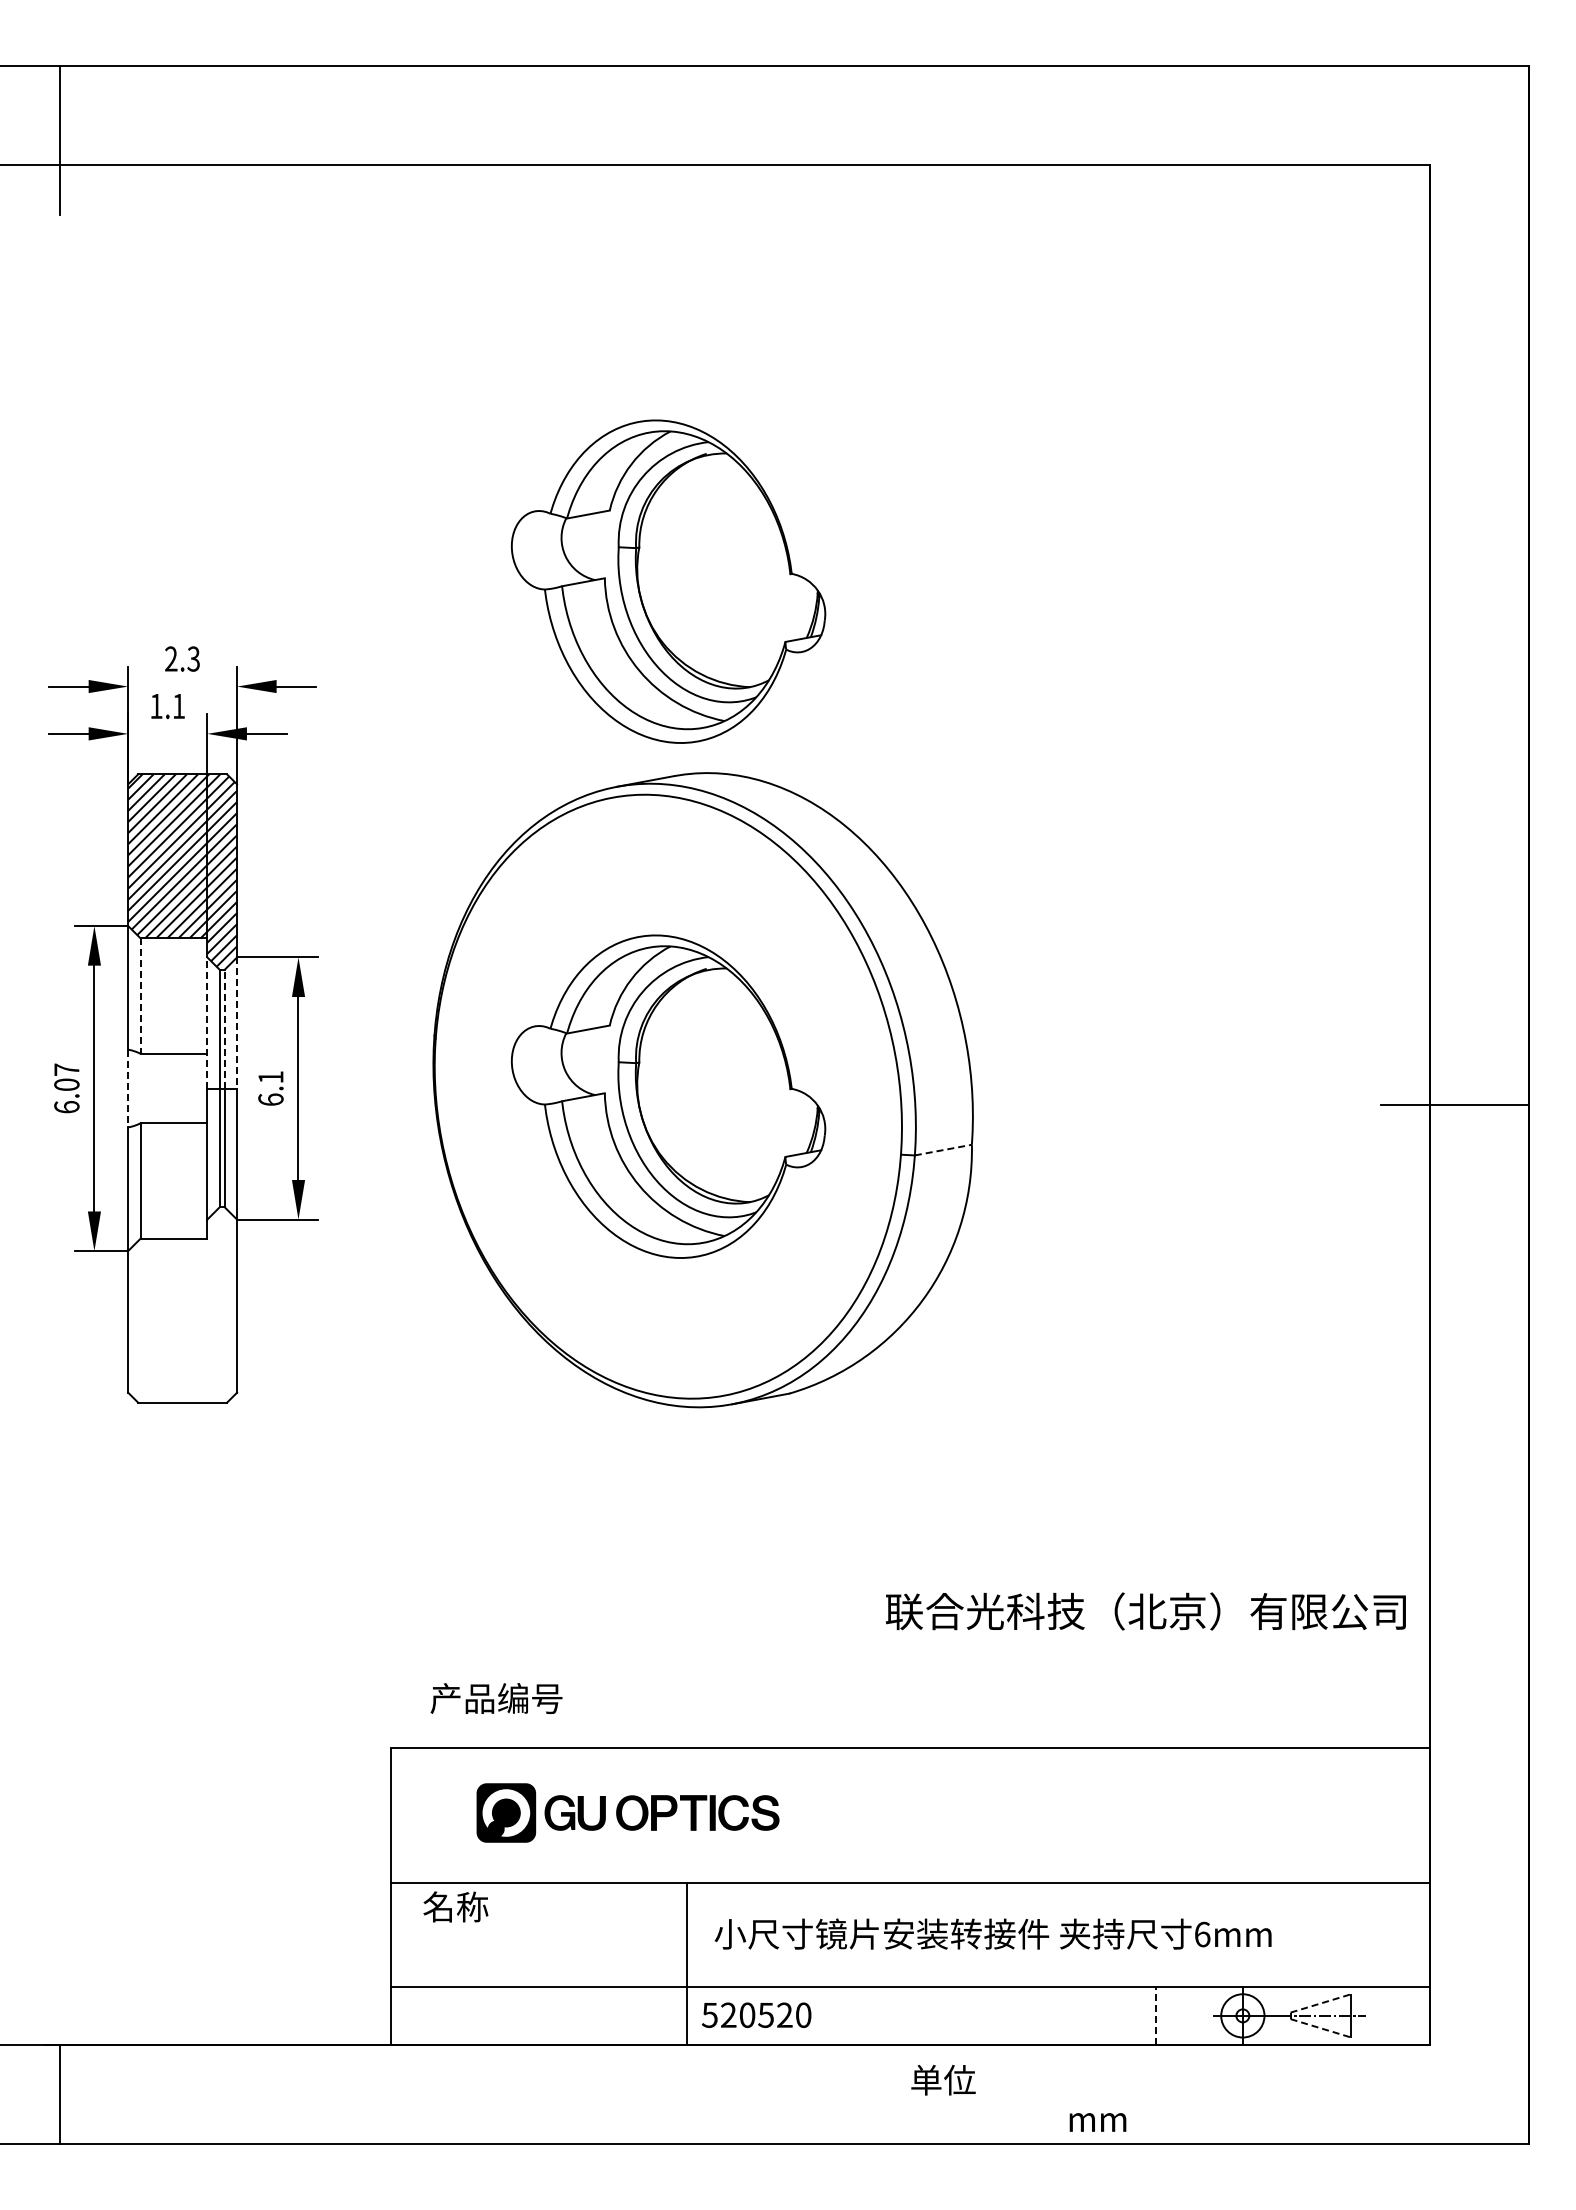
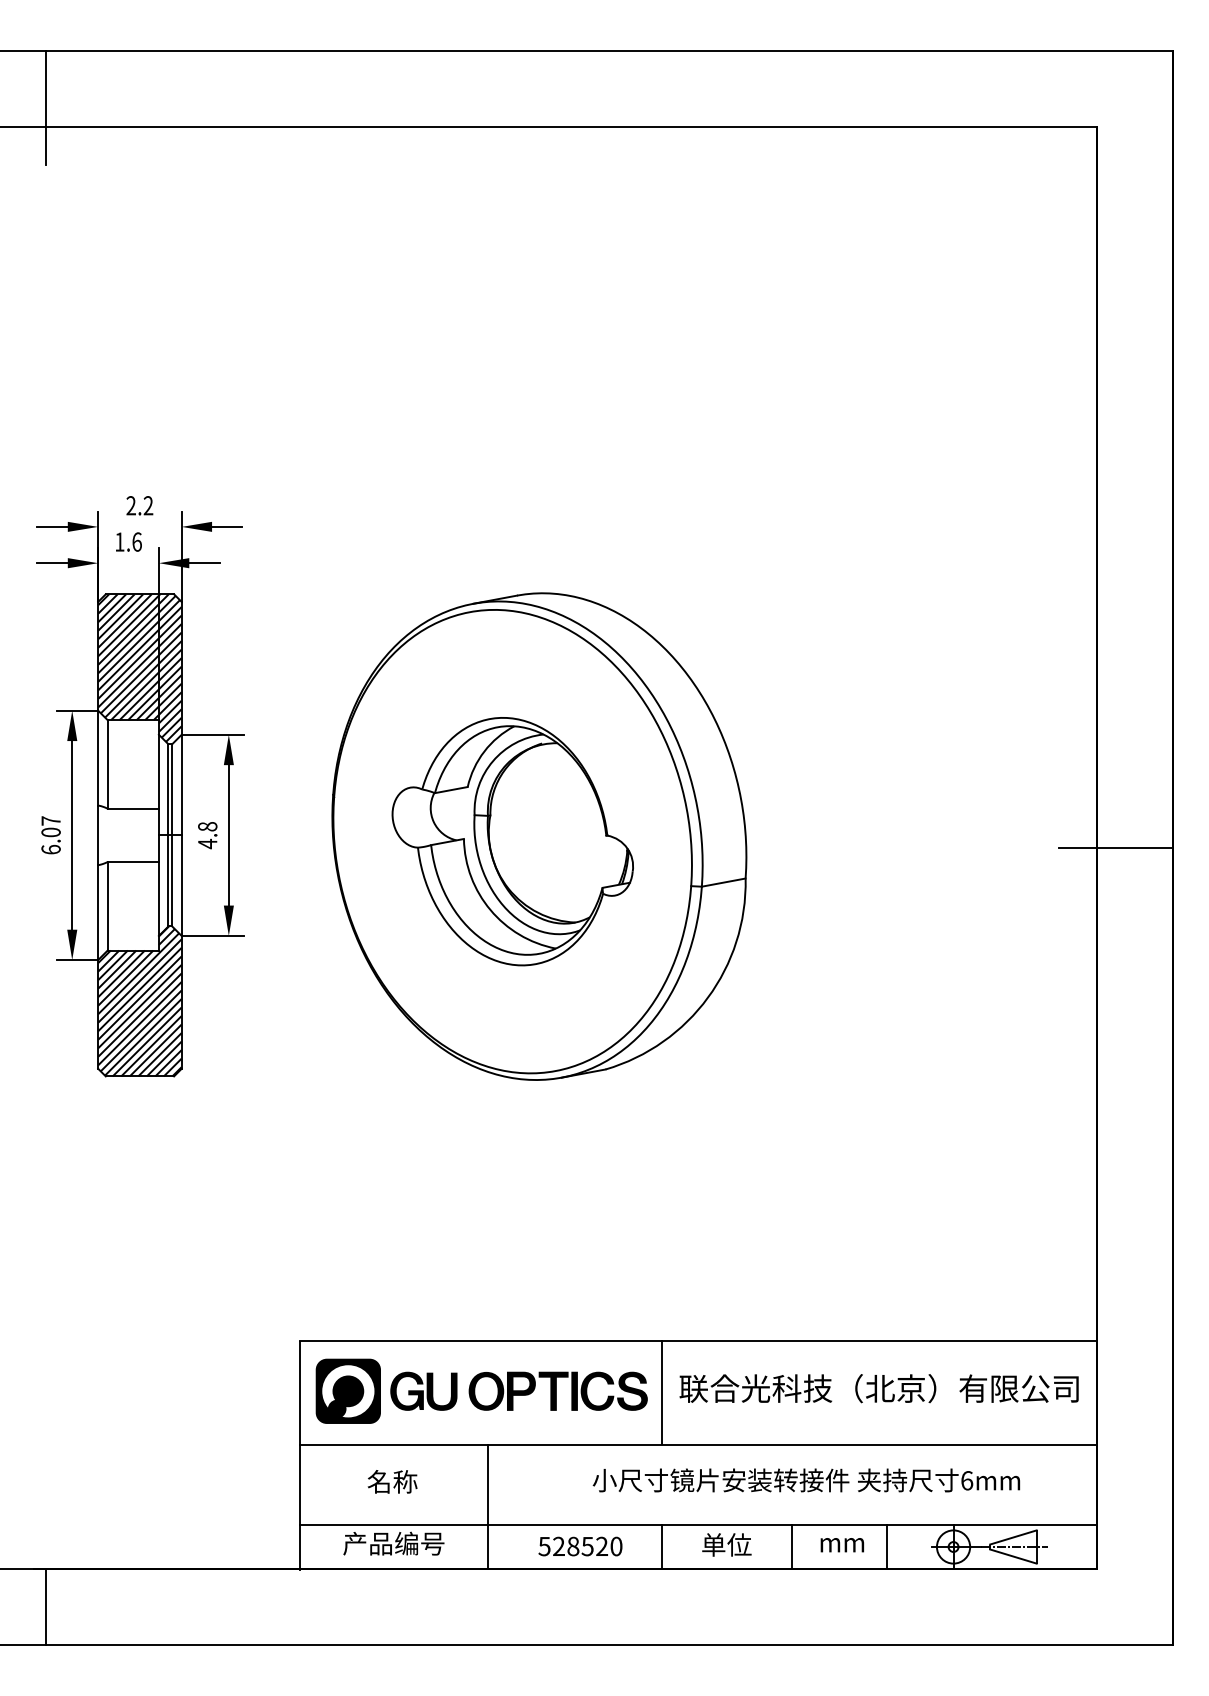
part: (668, 581) -> (512, 446), removed
text: (193, 658) -> (148, 505), 2.3 -> 2.2
text: (179, 706) -> (137, 542), 1.1 -> 1.6
line: (140, 996) -> (107, 764), dashed -> solid
line: (207, 1022) -> (159, 784), dashed -> solid
line: (237, 1022) -> (182, 784), dashed -> solid
line: (224, 1028) -> (172, 789), dashed -> solid
line: (128, 1088) -> (98, 835), dashed -> solid
text: (270, 1088) -> (207, 835), 6.1 -> 4.8
line: (943, 1150) -> (723, 882), dashed -> solid
hatch: (182, 1304) -> (139, 1001), added
text: (1145, 1611) -> (878, 1388), moved
text: (496, 1698) -> (393, 1543), moved
part: (627, 1812) -> (481, 1390), size x1.43
line: (862, 1815) -> (661, 1393), added
text: (455, 1906) -> (392, 1481), moved
text: (992, 1933) -> (805, 1479), moved
line: (687, 1963) -> (488, 1506), moved
line: (1320, 2003) -> (1013, 1537), dashed -> solid
text: (747, 2015) -> (573, 1546), 520520 -> 528520
line: (862, 2015) -> (661, 1546), added
line: (1031, 2015) -> (791, 1546), added
line: (1156, 2015) -> (887, 1546), dashed -> solid
line: (1320, 2028) -> (1013, 1556), dashed -> solid
text: (943, 2080) -> (726, 1545), moved
text: (1097, 2122) -> (842, 1545), moved

